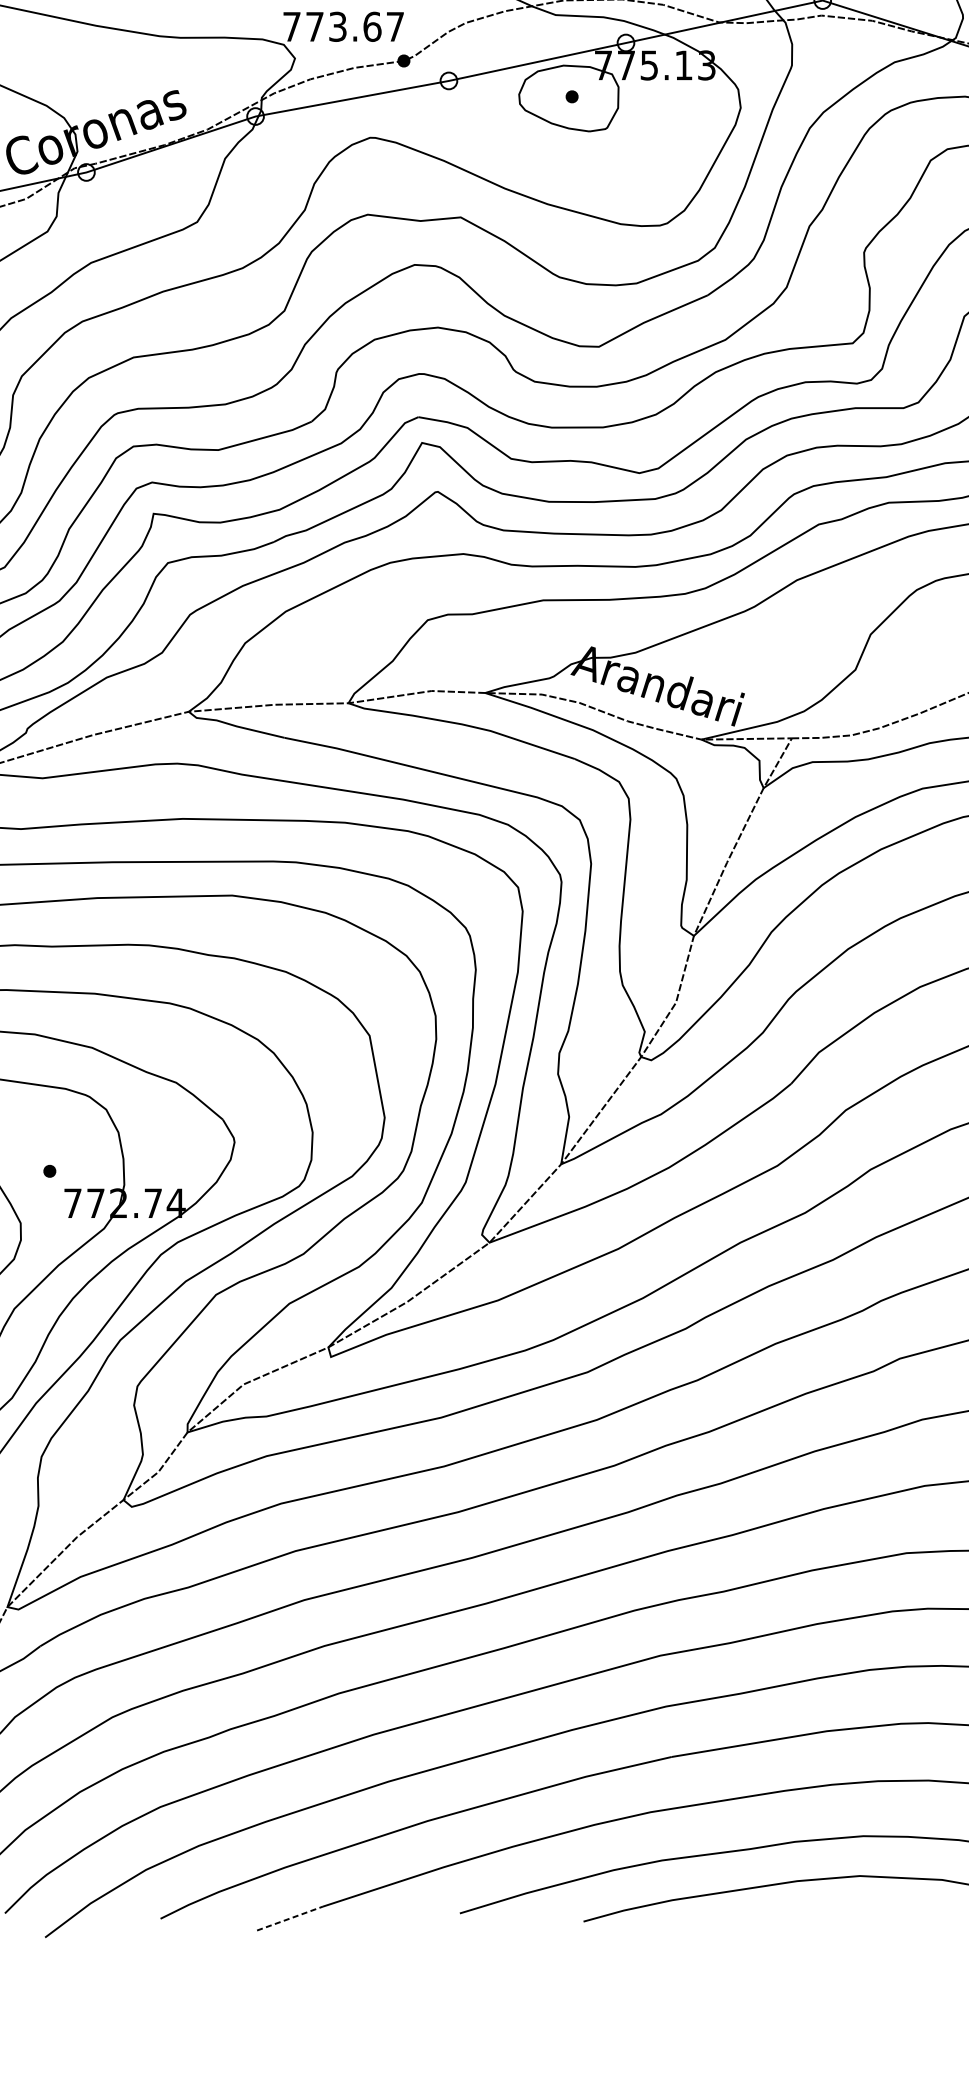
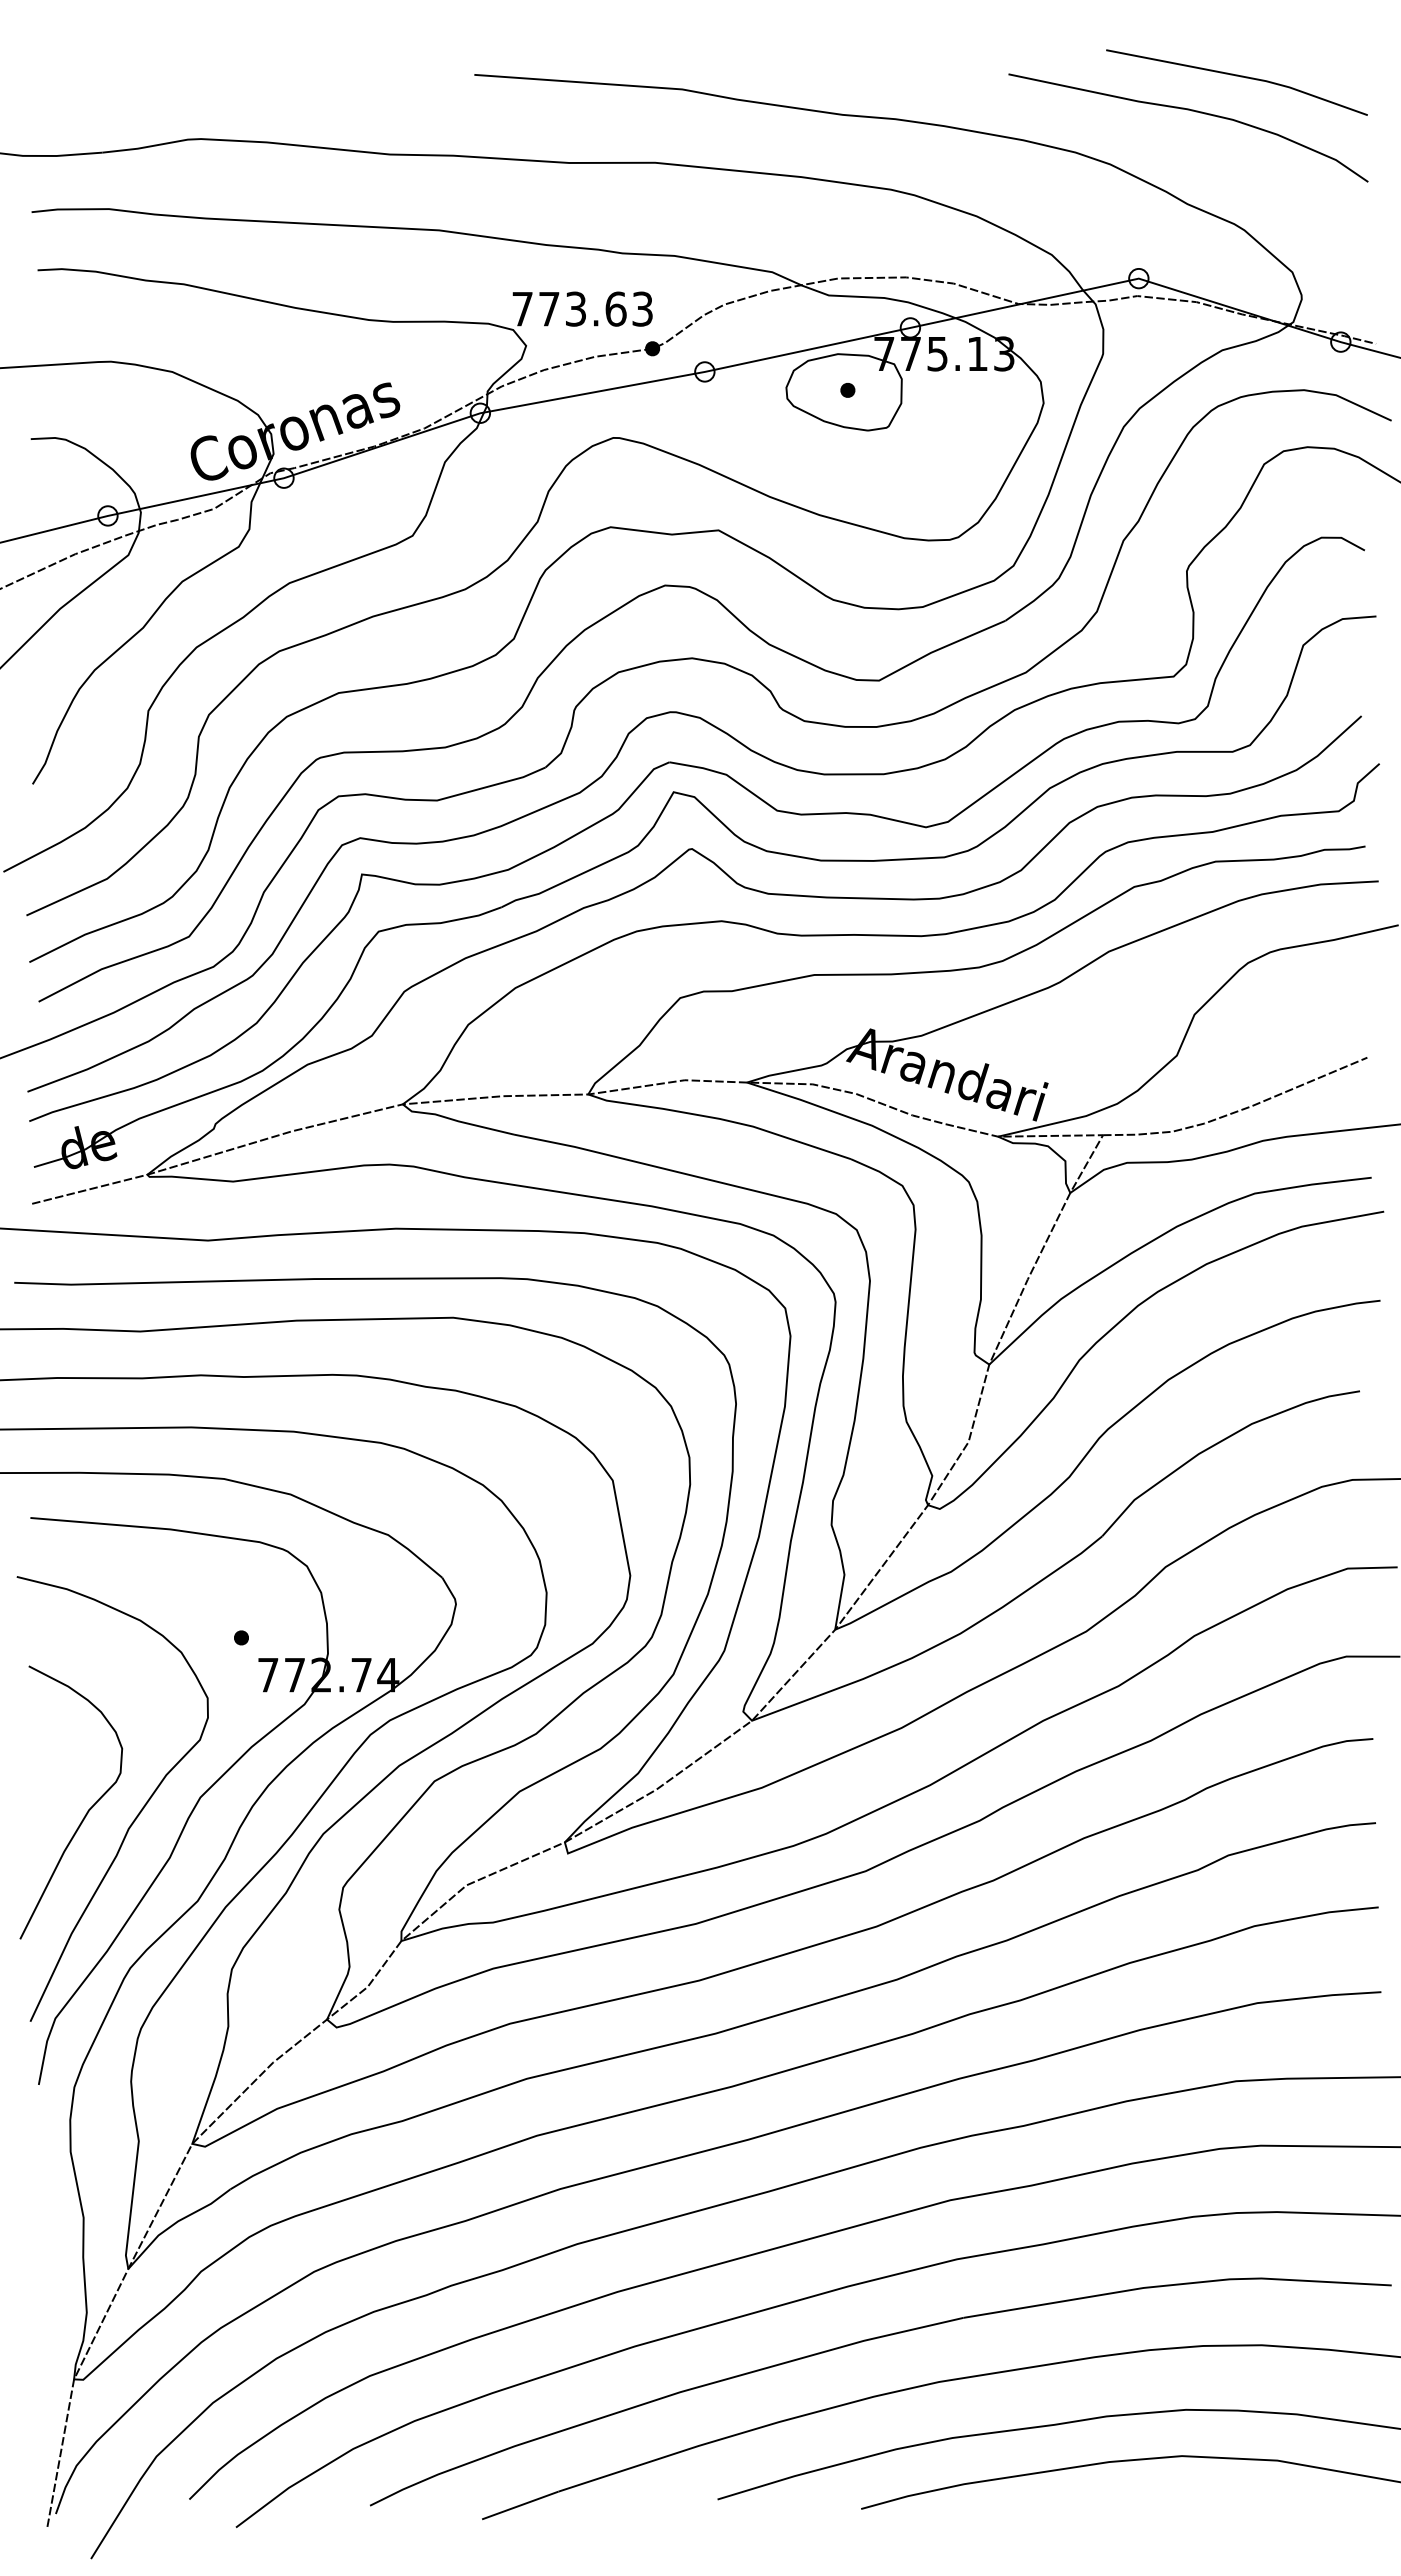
text: (395, 26) -> (642, 308), 773.67 -> 773.63
line: (290, 1918) -> (520, 2505), dashed -> solid

